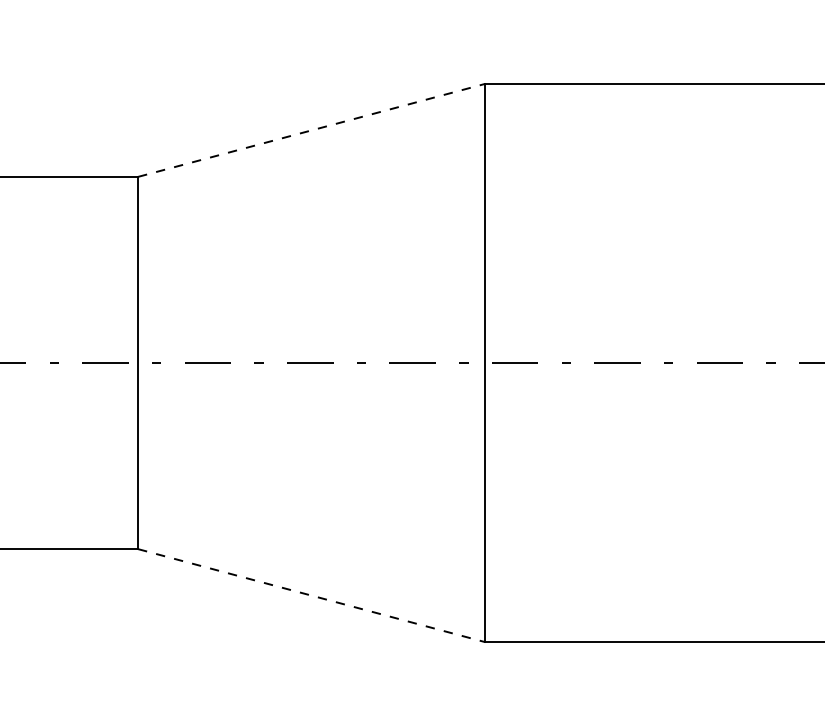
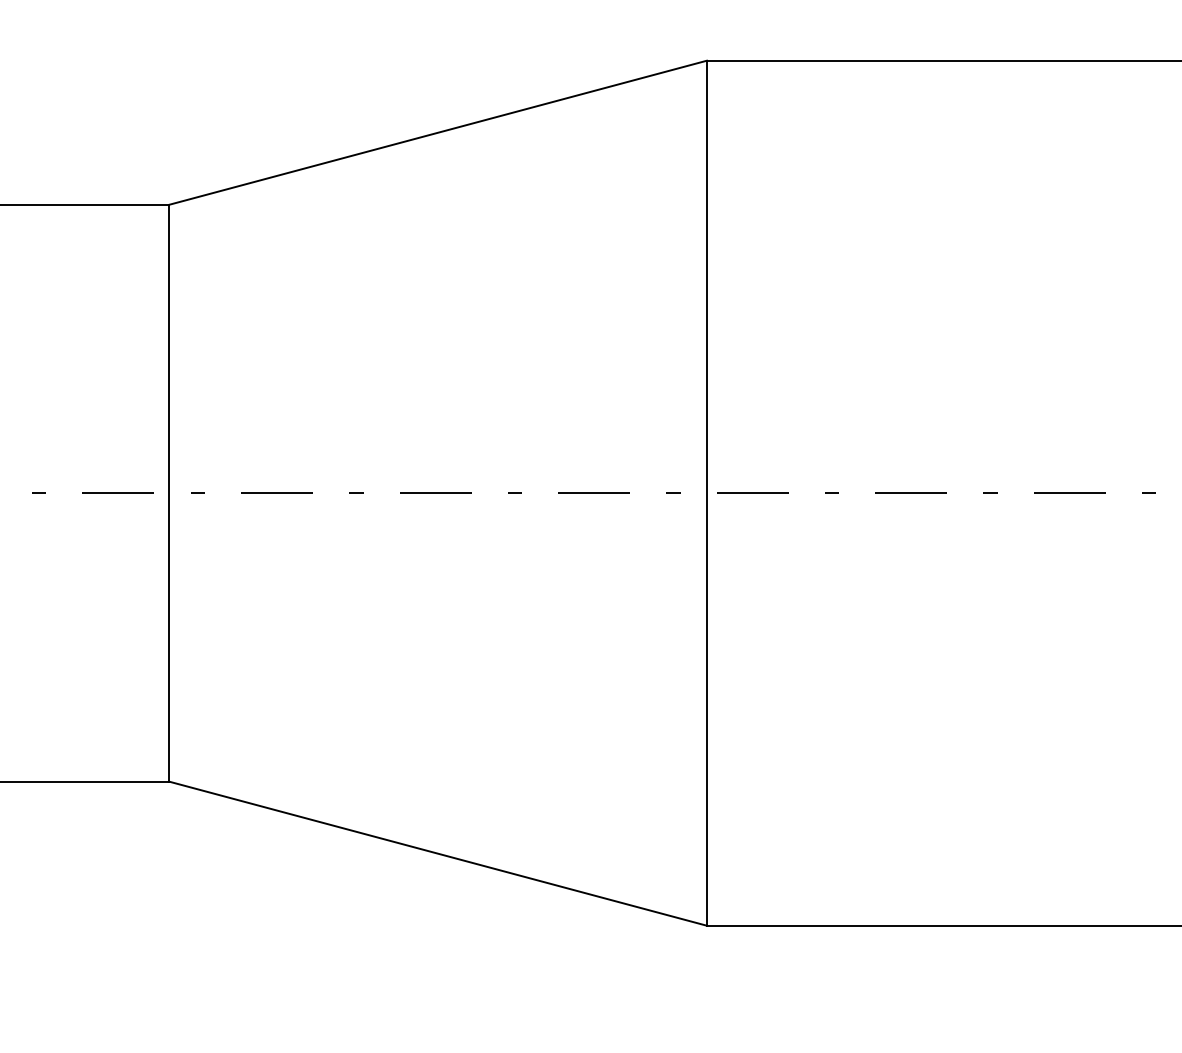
line: (311, 130) -> (437, 133), dashed -> solid
line: (311, 595) -> (437, 853), dashed -> solid

